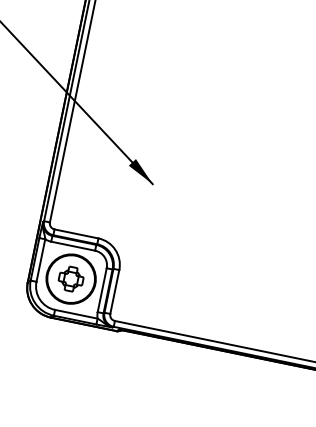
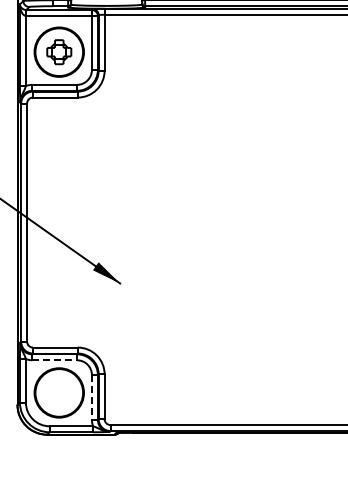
line: (73, 246) -> (55, 360), solid -> dashed
part: (71, 278) -> (59, 392), removed
line: (101, 291) -> (91, 398), solid -> dashed

